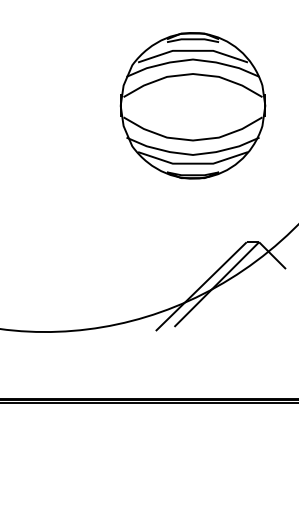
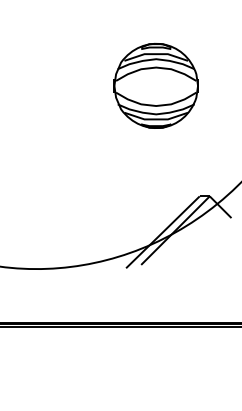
part: (192, 105) -> (155, 85), size x0.71

